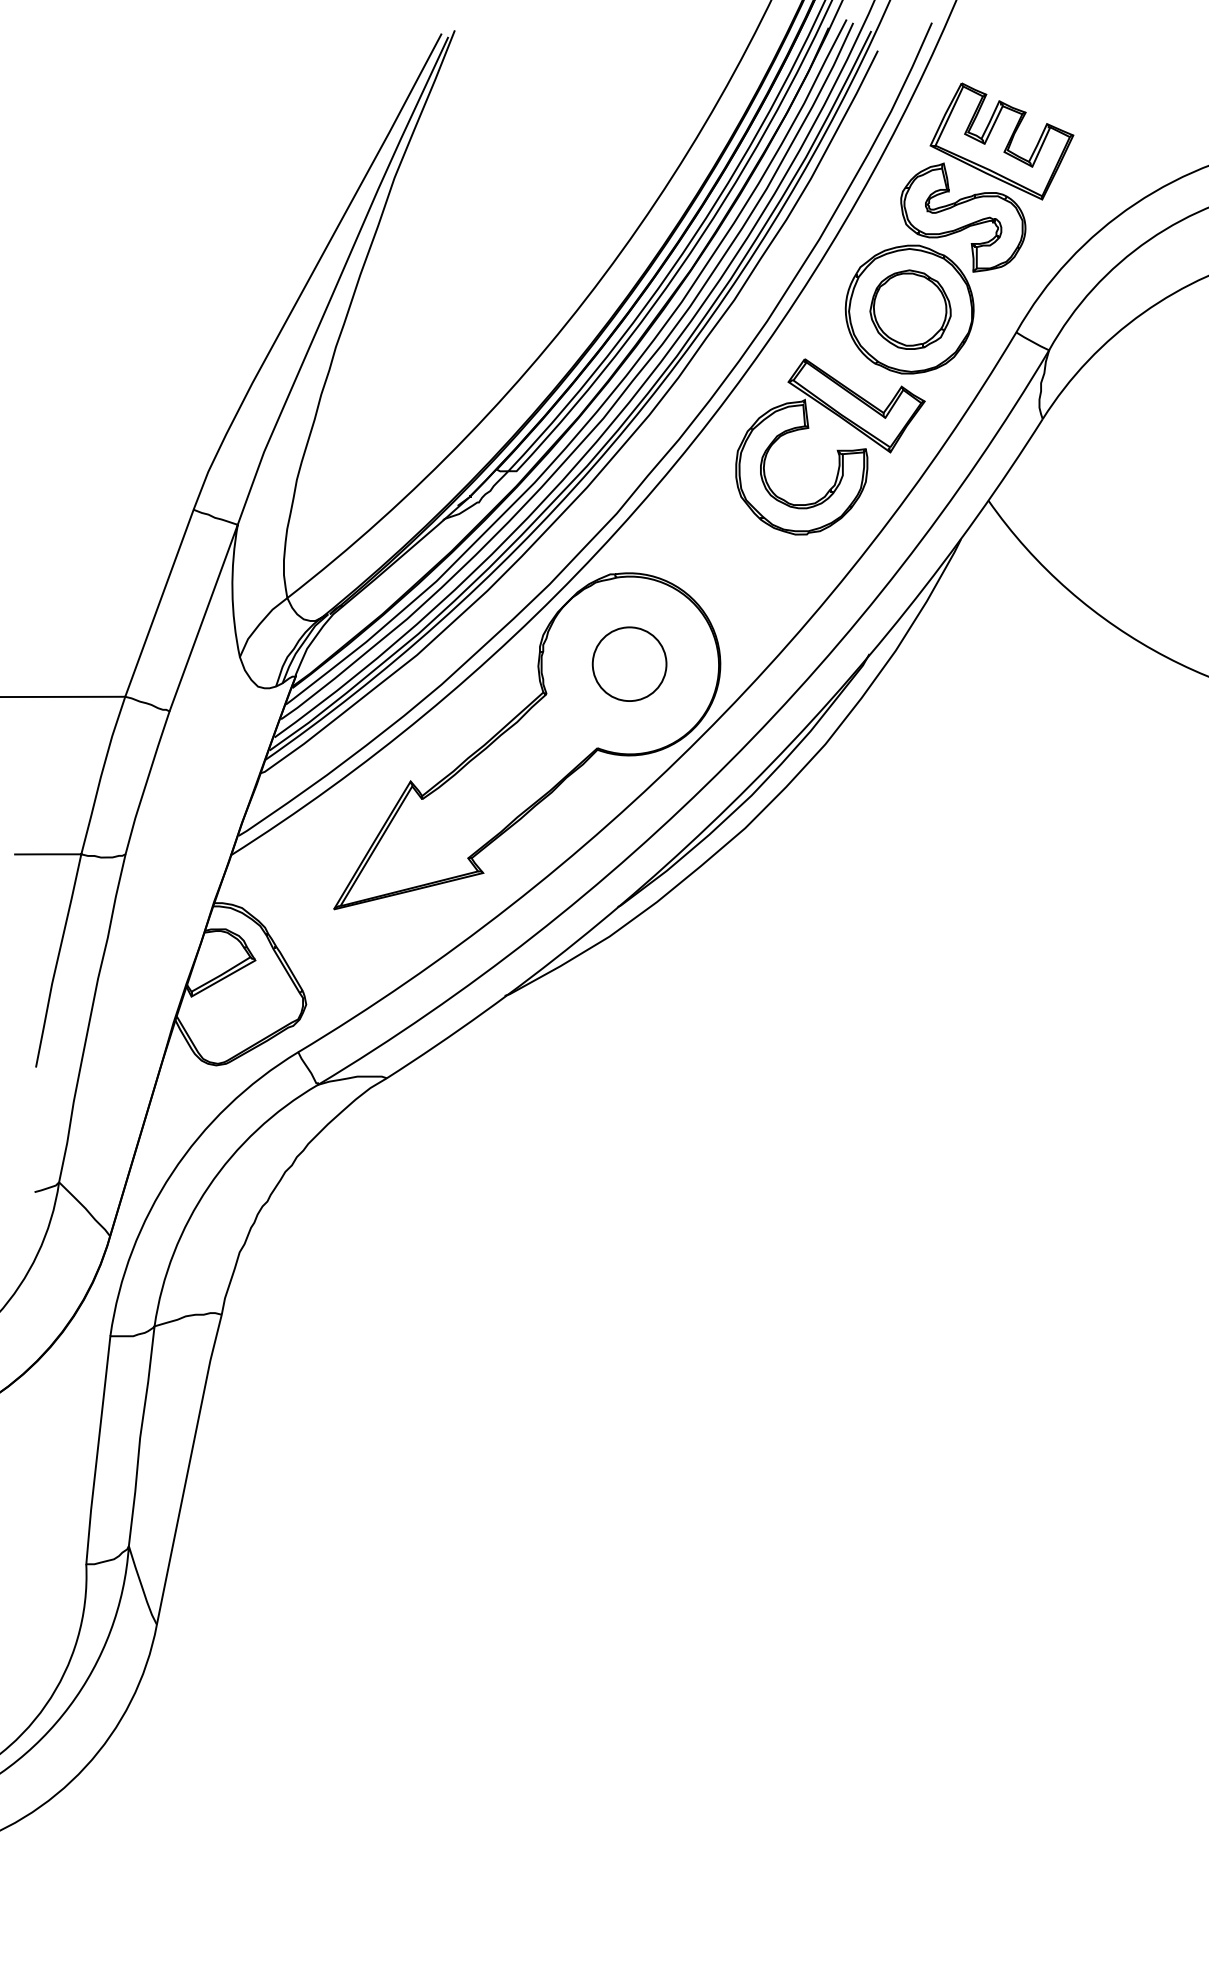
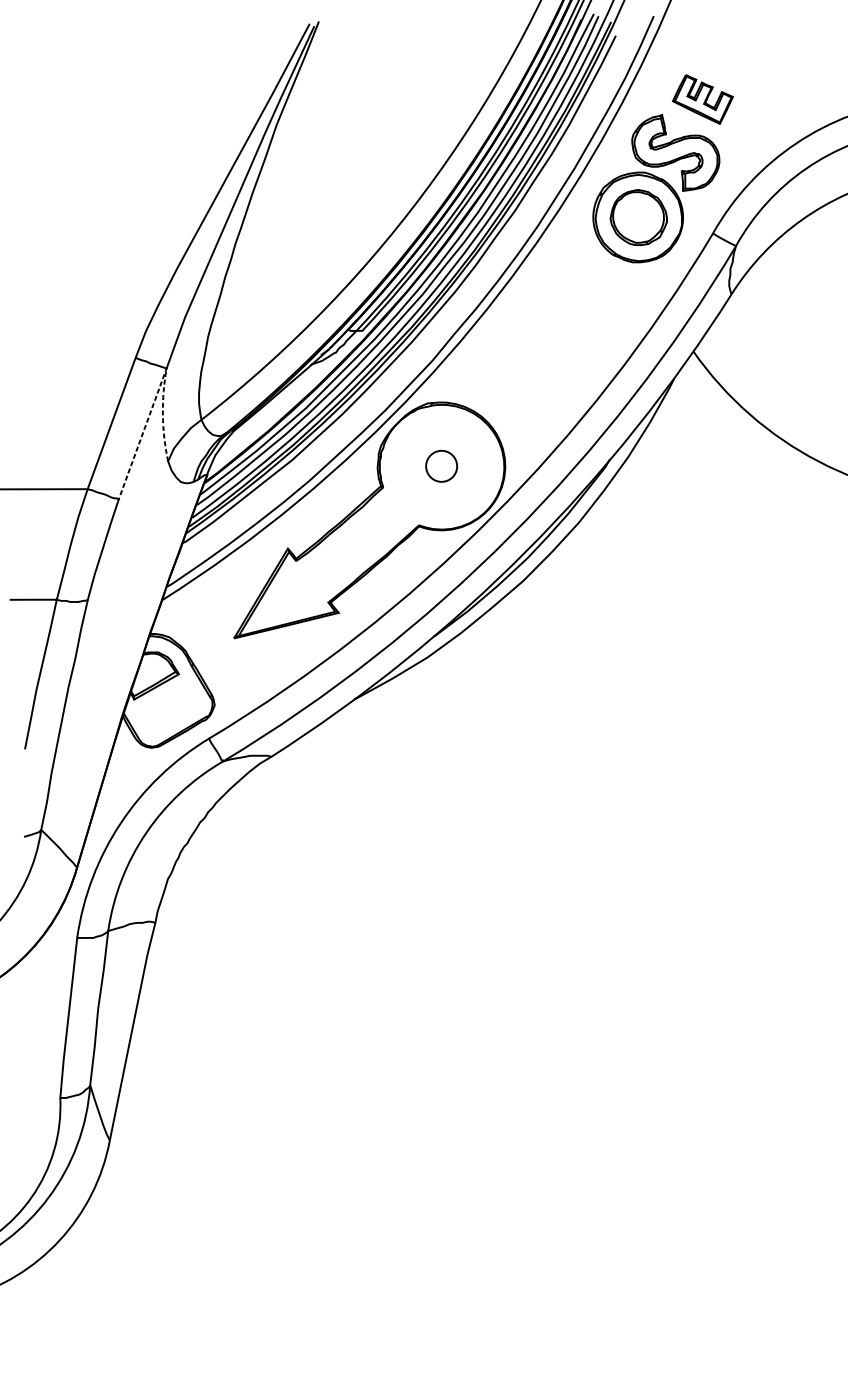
part: (1001, 141) -> (702, 99), size x0.6
part: (836, 450) -> (586, 316), removed
line: (228, 550) -> (160, 386), solid -> dashed
circle: (629, 664) -> (441, 466), size x0.6

